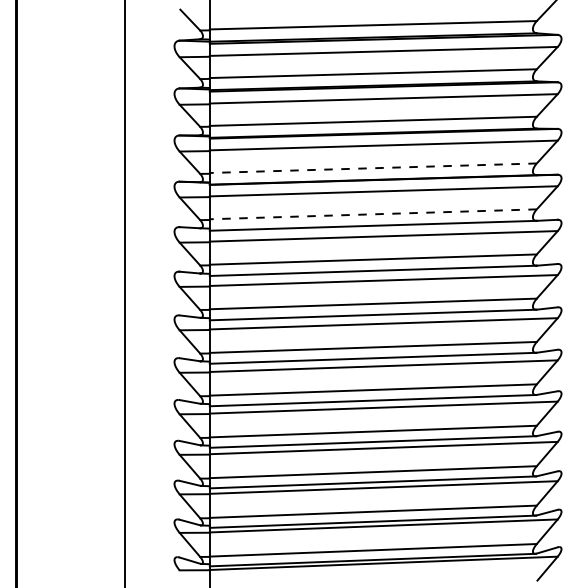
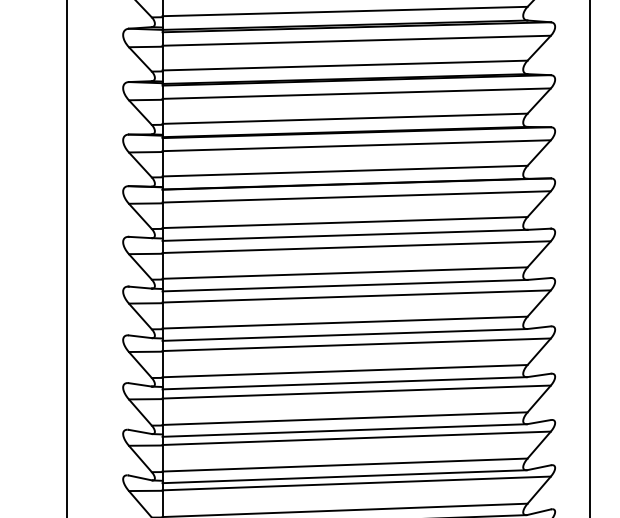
line: (373, 168) -> (345, 171), dashed -> solid
line: (373, 214) -> (345, 222), dashed -> solid

